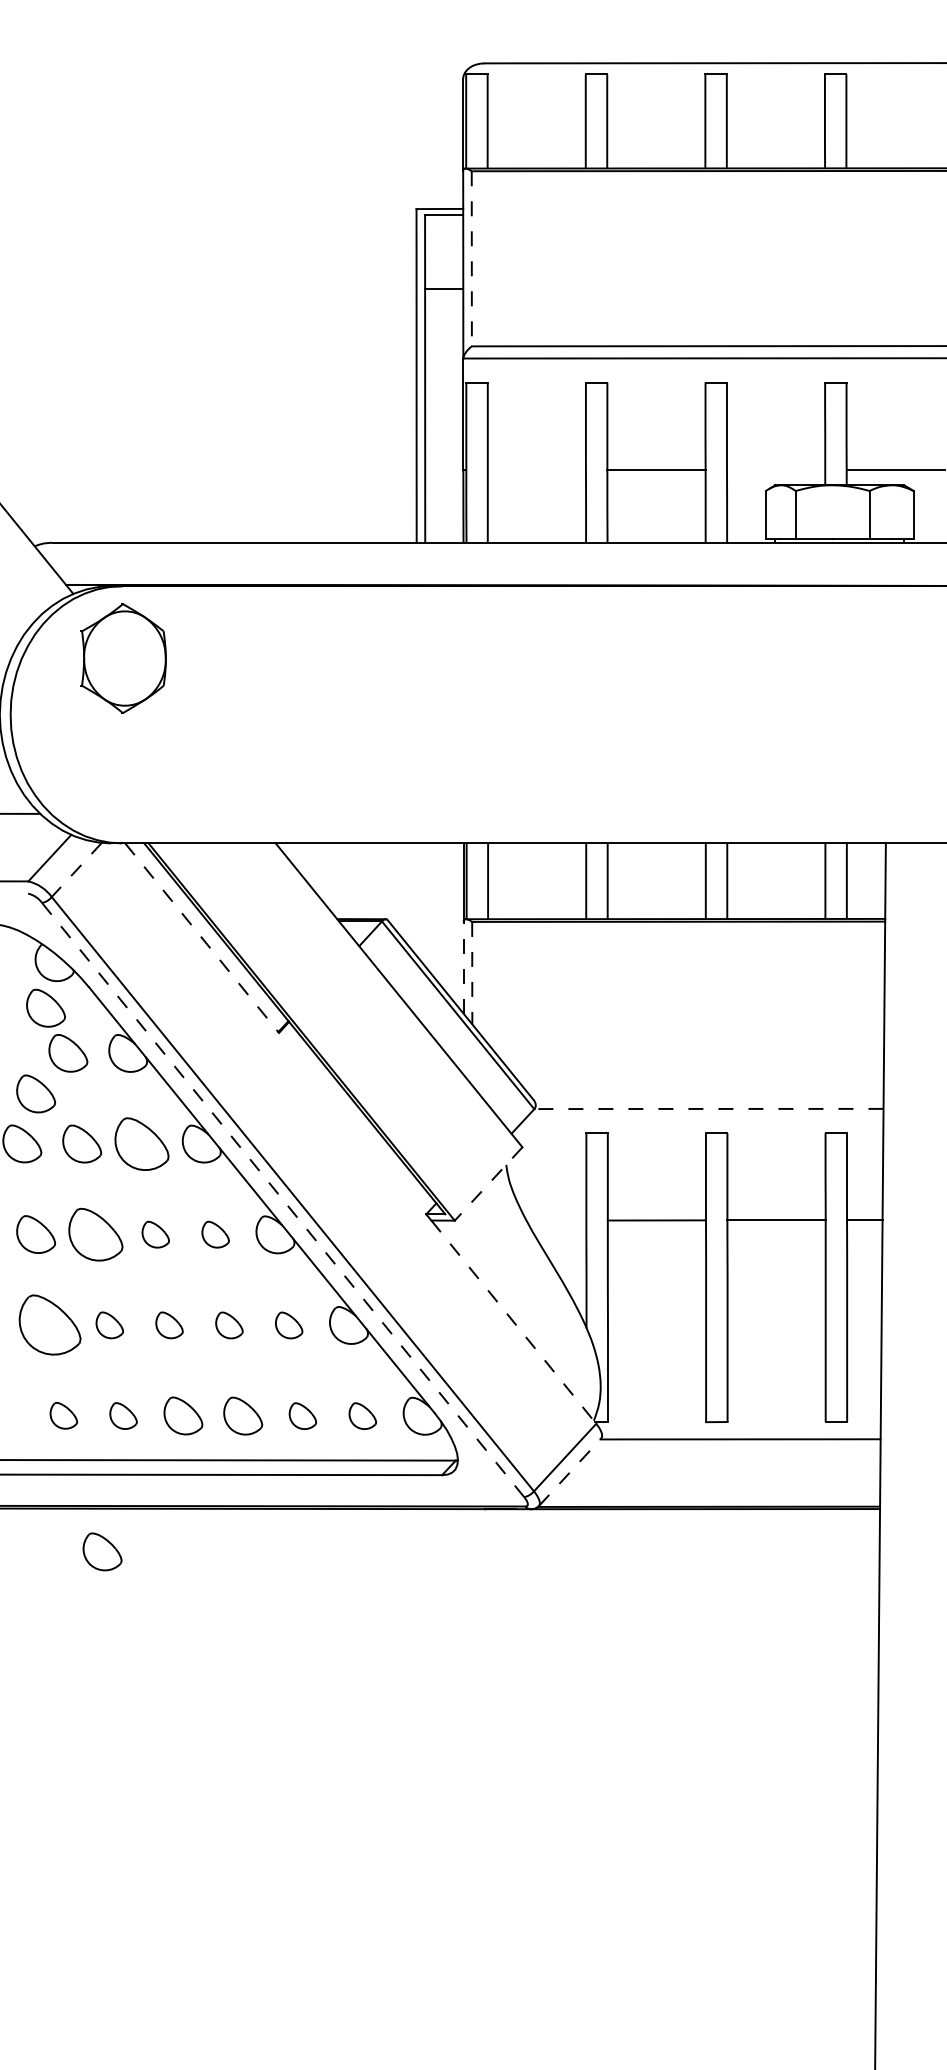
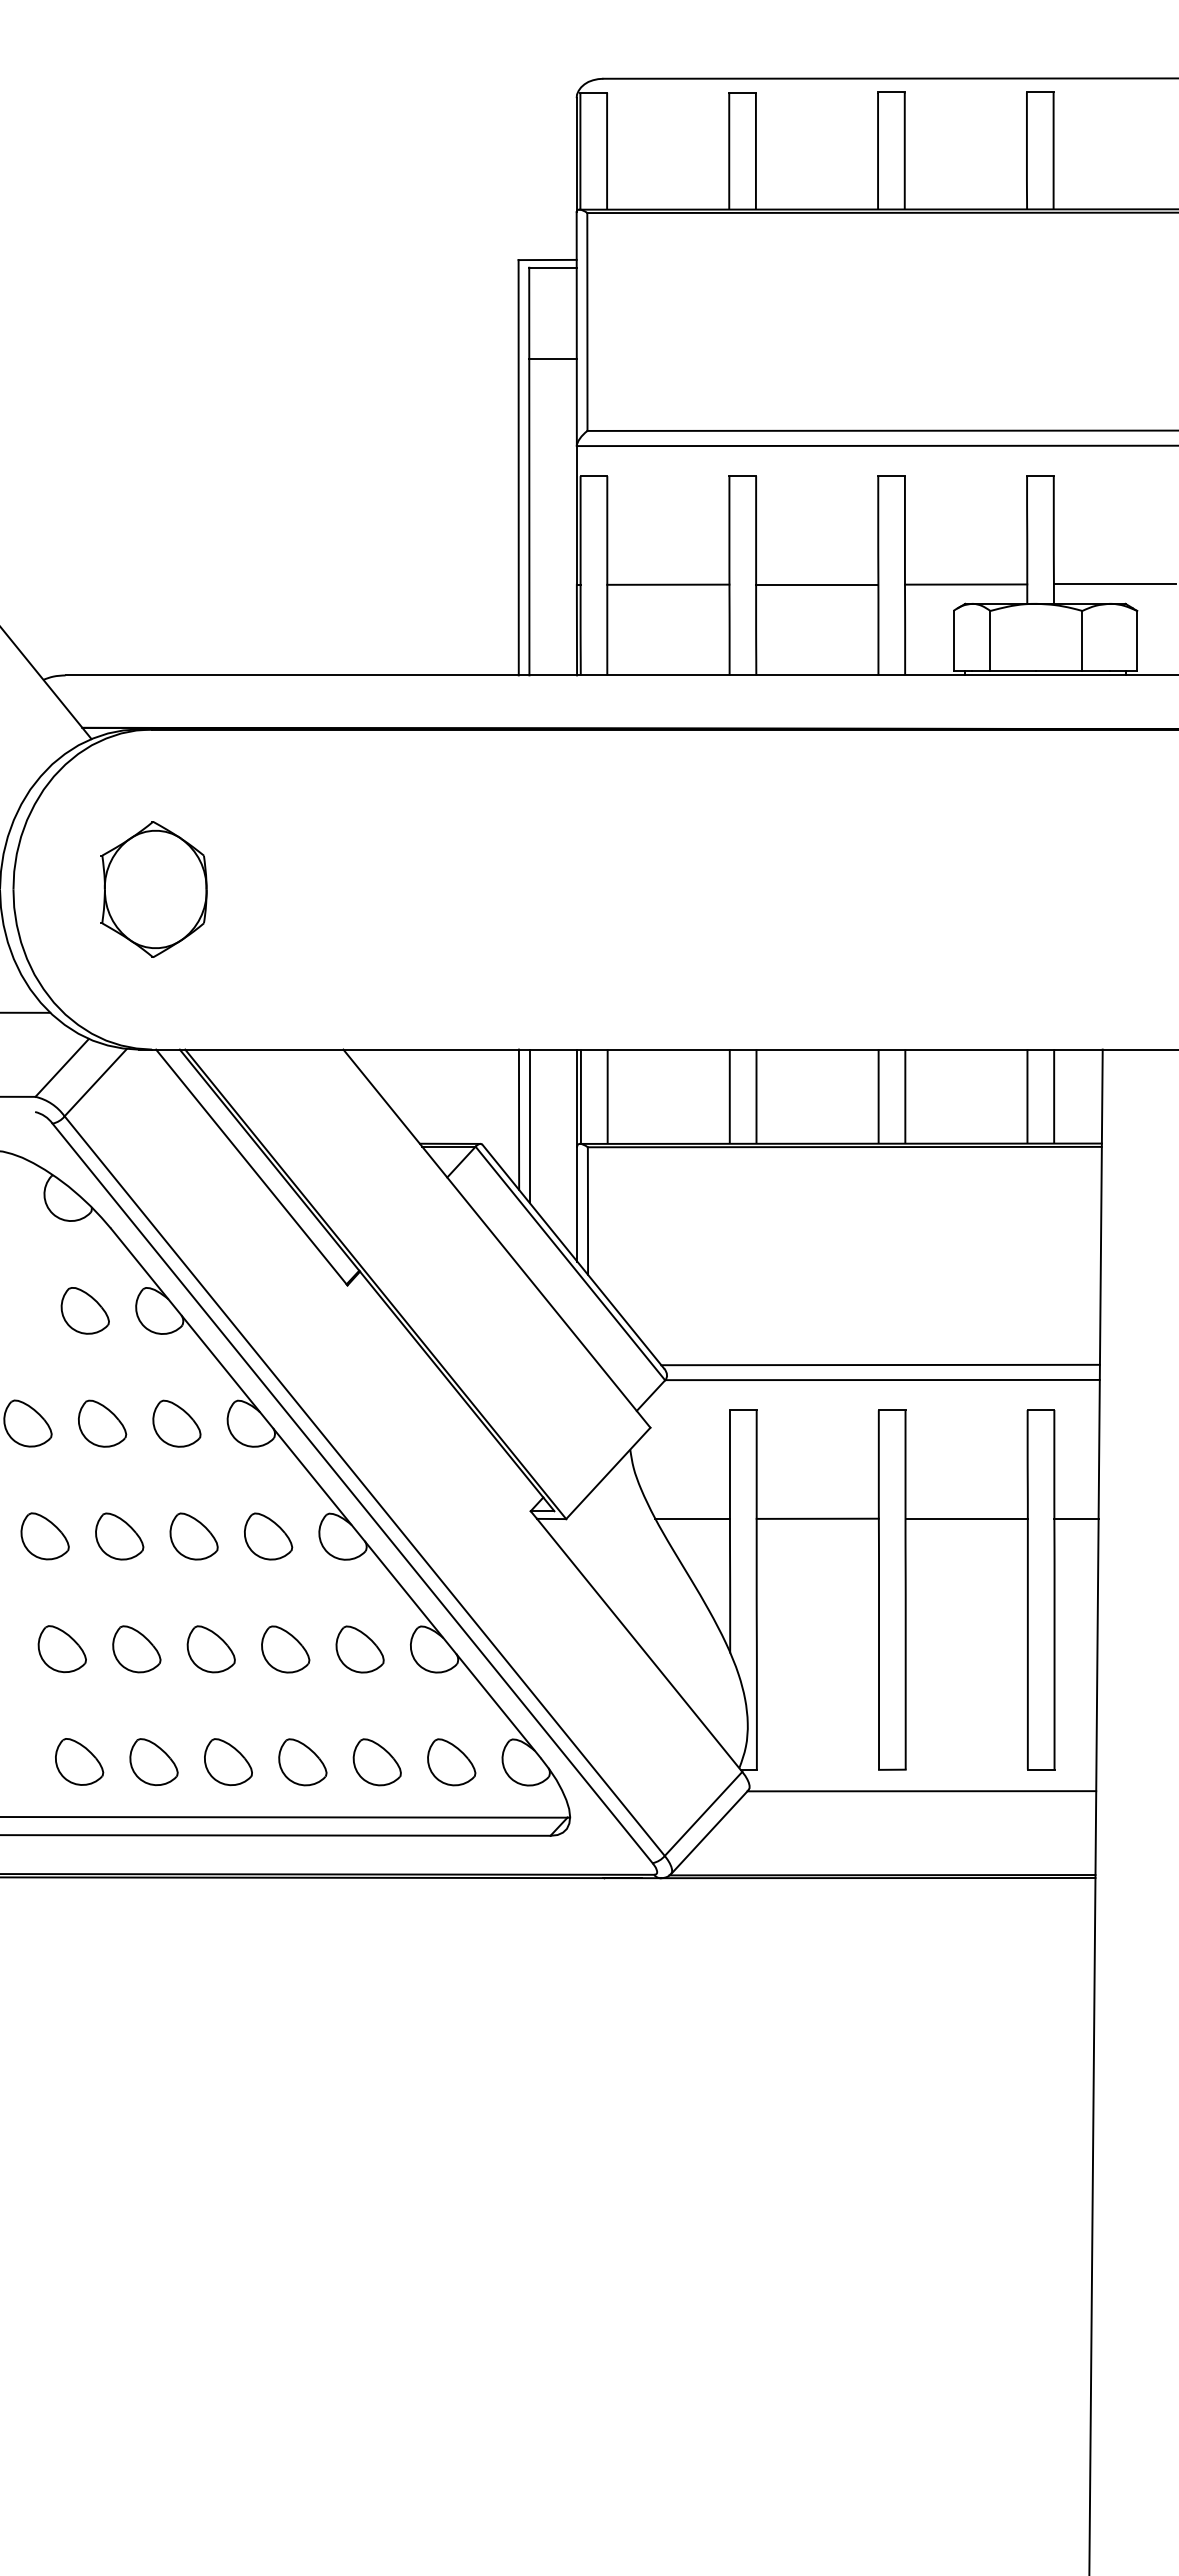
line: (471, 259) -> (587, 322), dashed -> solid
line: (536, 469) -> (668, 584), added
line: (775, 469) -> (965, 584), added
part: (123, 658) -> (153, 889), moved
line: (76, 869) -> (95, 1082), dashed -> solid
line: (416, 899) -> (518, 1119), added
line: (425, 905) -> (529, 1126), added
line: (201, 938) -> (251, 1167), dashed -> solid
line: (463, 967) -> (577, 1203), dashed -> solid
line: (471, 973) -> (587, 1211), dashed -> solid
part: (46, 1008) -> (57, 1254), removed
part: (35, 1094) -> (44, 1361), removed
line: (707, 1096) -> (880, 1364), added
line: (708, 1109) -> (881, 1380), dashed -> solid
part: (141, 1143) -> (176, 1423), size x0.71
line: (487, 1184) -> (607, 1473), dashed -> solid
line: (283, 1200) -> (352, 1493), dashed -> solid
line: (556, 1220) -> (692, 1518), added
part: (95, 1234) -> (119, 1536), size x0.71
part: (155, 1234) -> (193, 1536), size x1.43
part: (215, 1234) -> (268, 1536), size x1.43
line: (513, 1322) -> (639, 1645), dashed -> solid
part: (49, 1325) -> (61, 1649), size x0.62
part: (109, 1325) -> (136, 1649), size x1.43
part: (168, 1325) -> (210, 1649), size x1.43
part: (229, 1325) -> (285, 1649), size x1.43
part: (288, 1325) -> (359, 1649), size x1.43
part: (63, 1415) -> (79, 1761), size x1.43
part: (123, 1416) -> (153, 1762), size x1.43
part: (302, 1416) -> (376, 1762), size x1.43
part: (362, 1416) -> (451, 1762), size x1.43
line: (570, 1471) -> (710, 1831), dashed -> solid
part: (102, 1552) -> (127, 1931), removed

